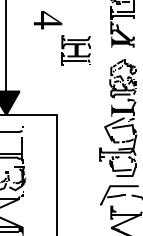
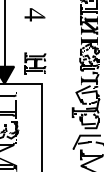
fill: (125, 28) -> (91, 20), added
part: (76, 49) -> (35, 63), moved
fill: (121, 58) -> (88, 42), added

